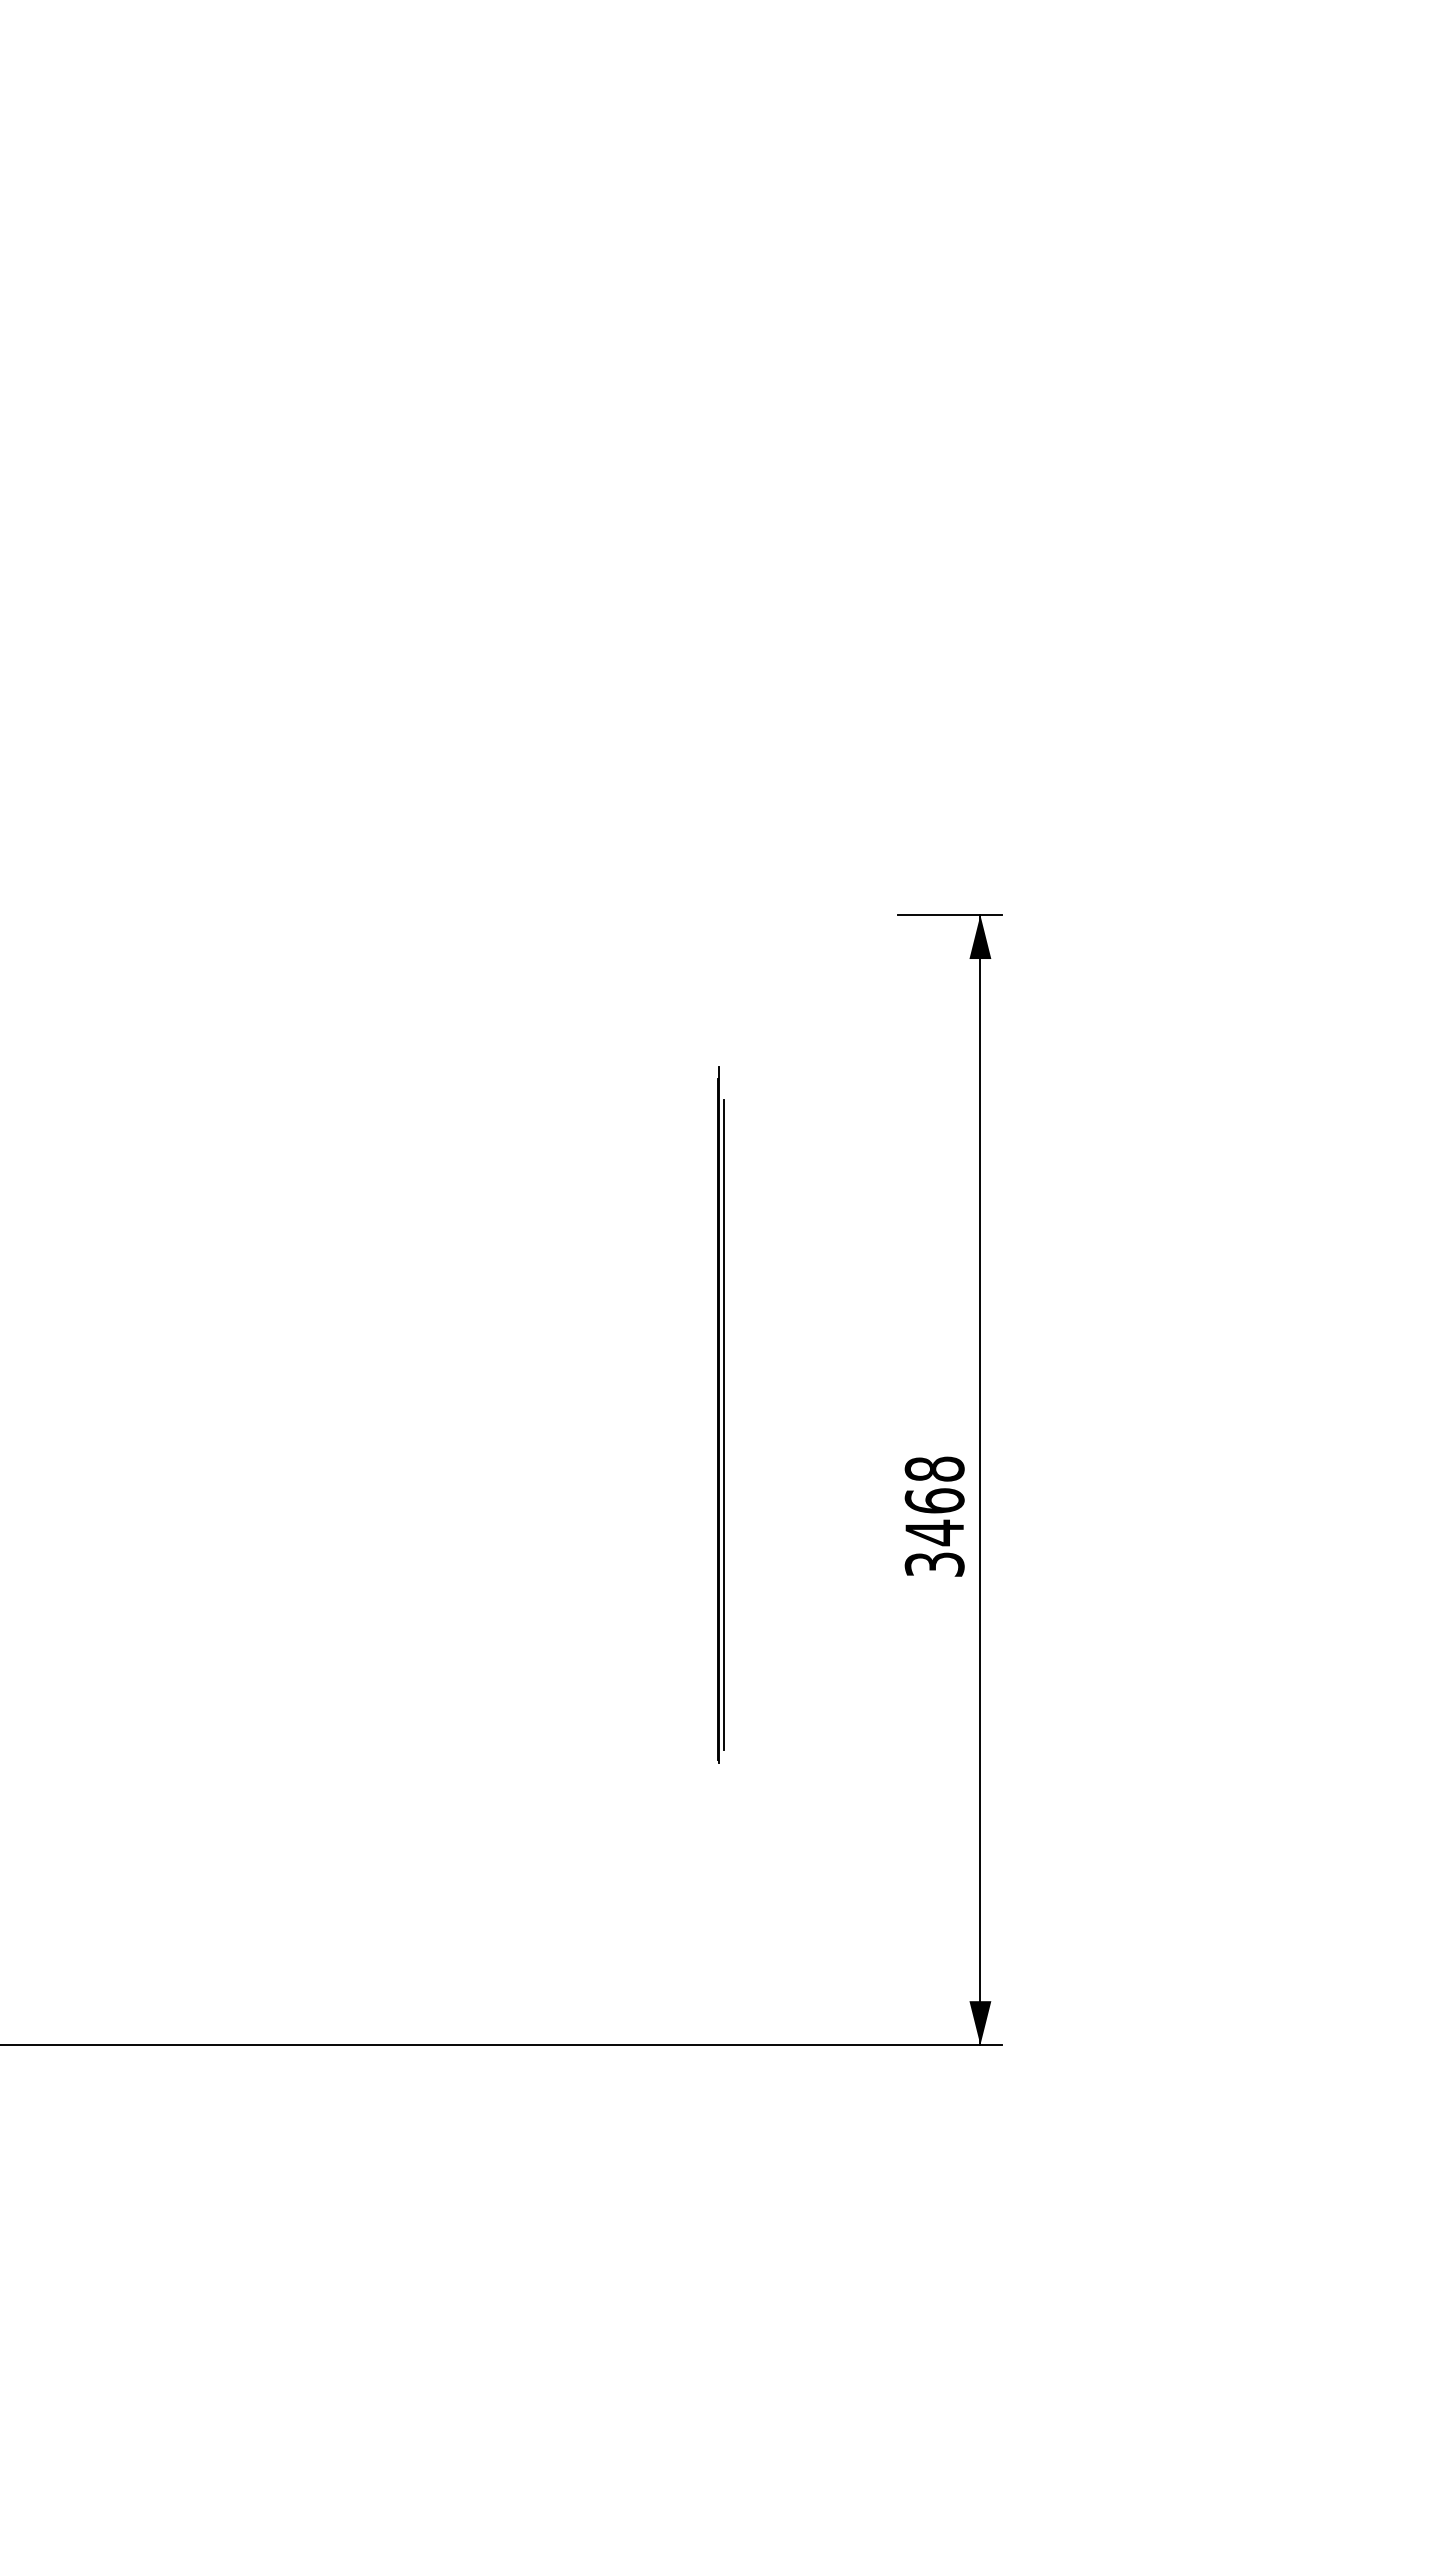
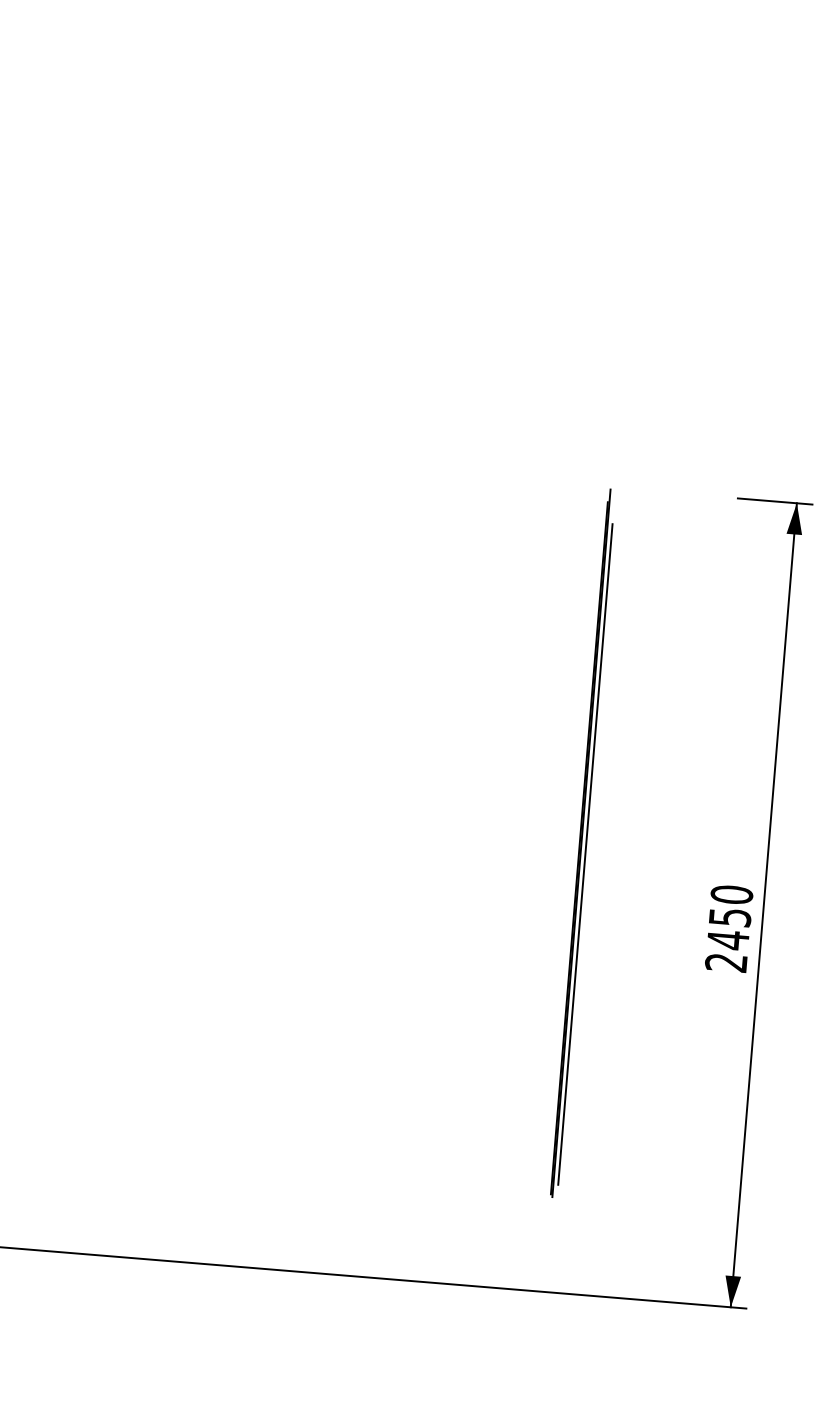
part: (720, 1414) -> (582, 843), size x1.43
text: (934, 1516) -> (729, 928), 3468 -> 2450

